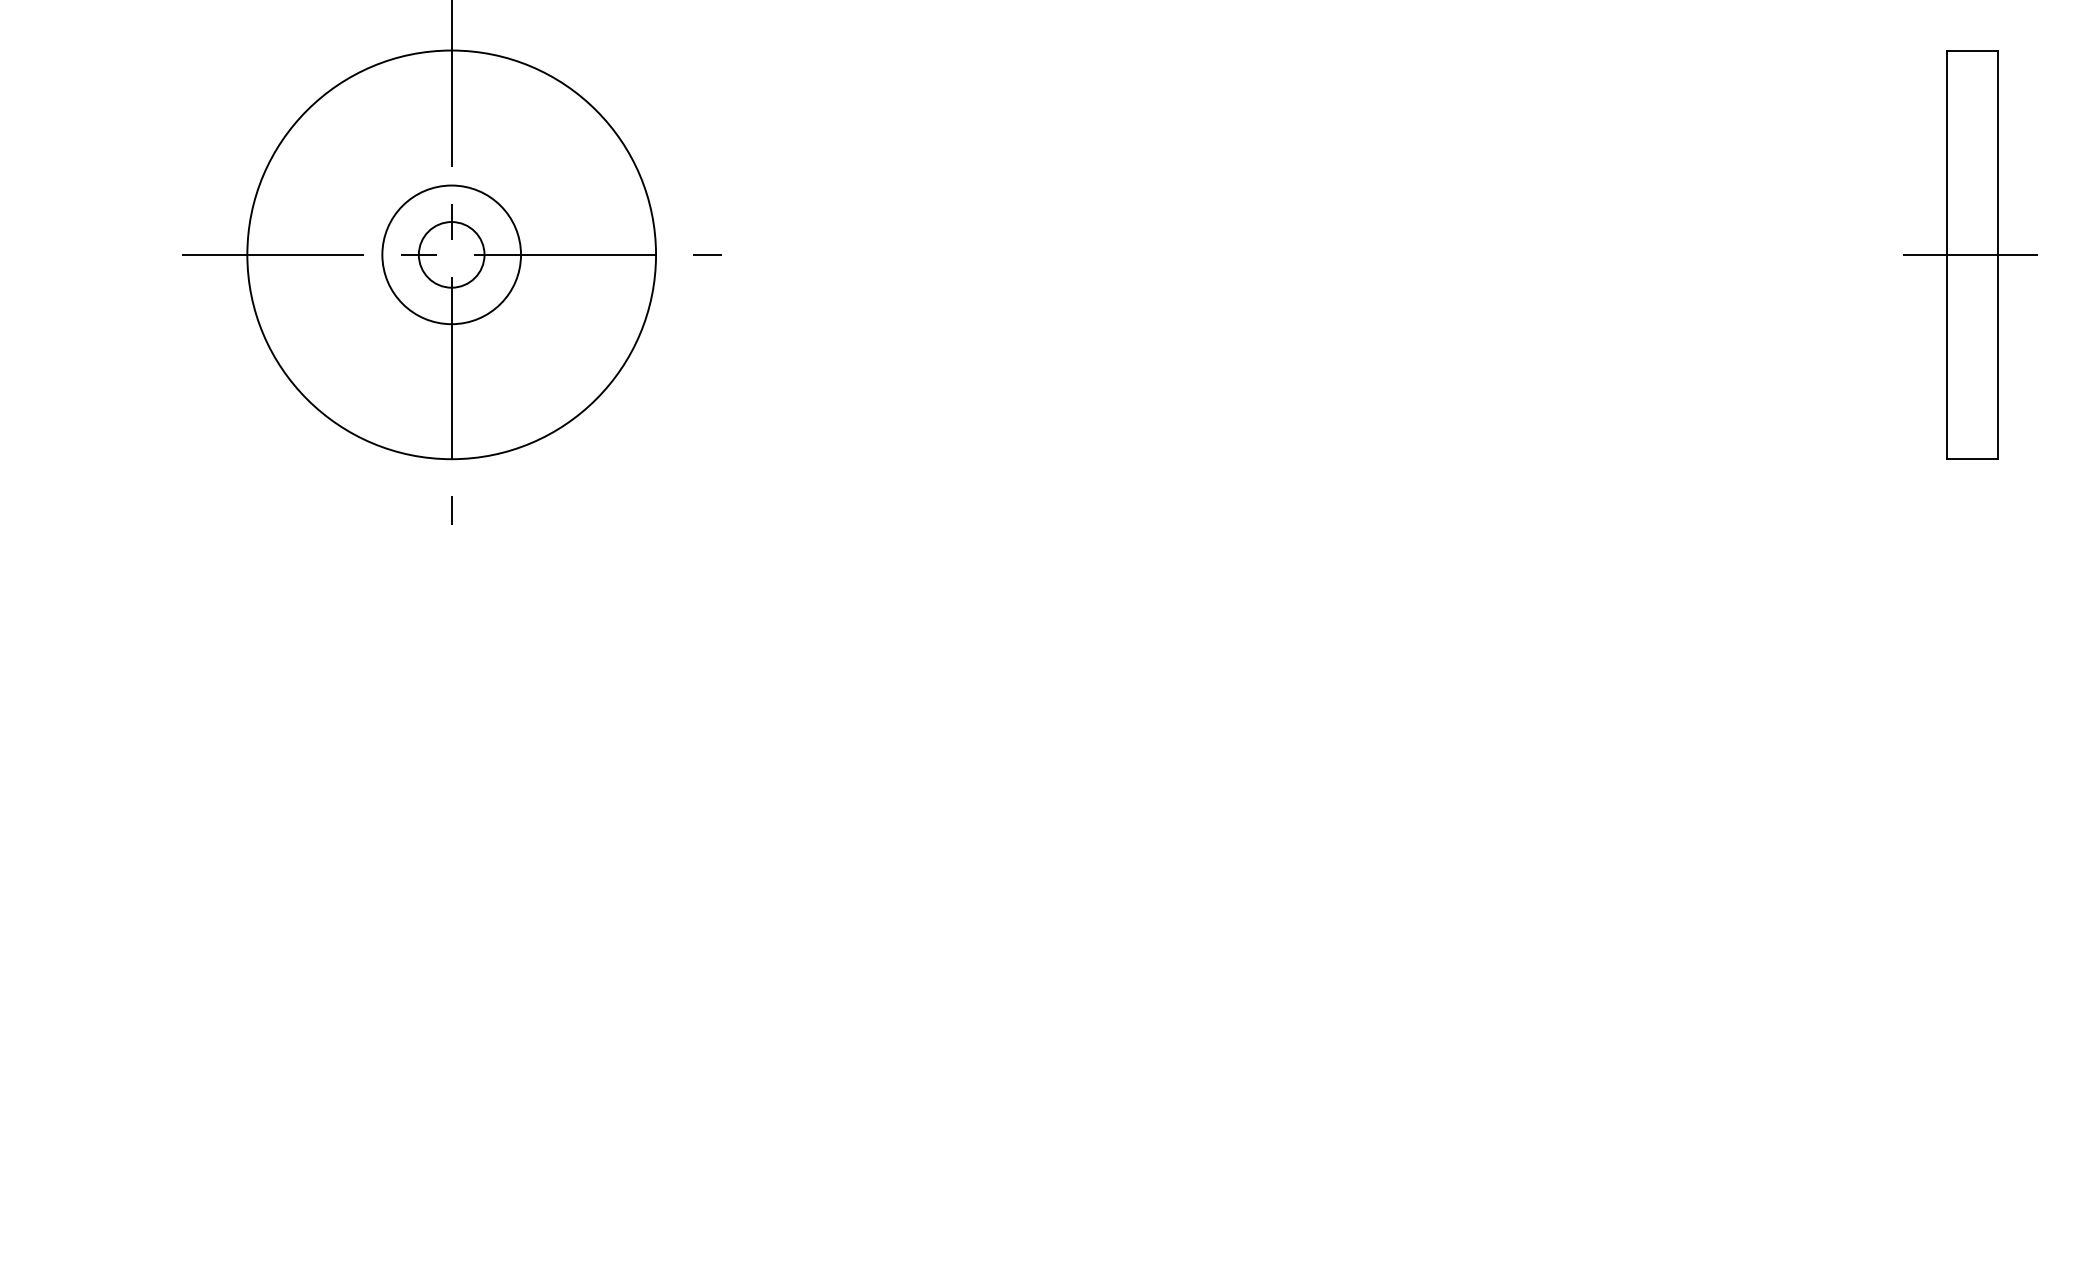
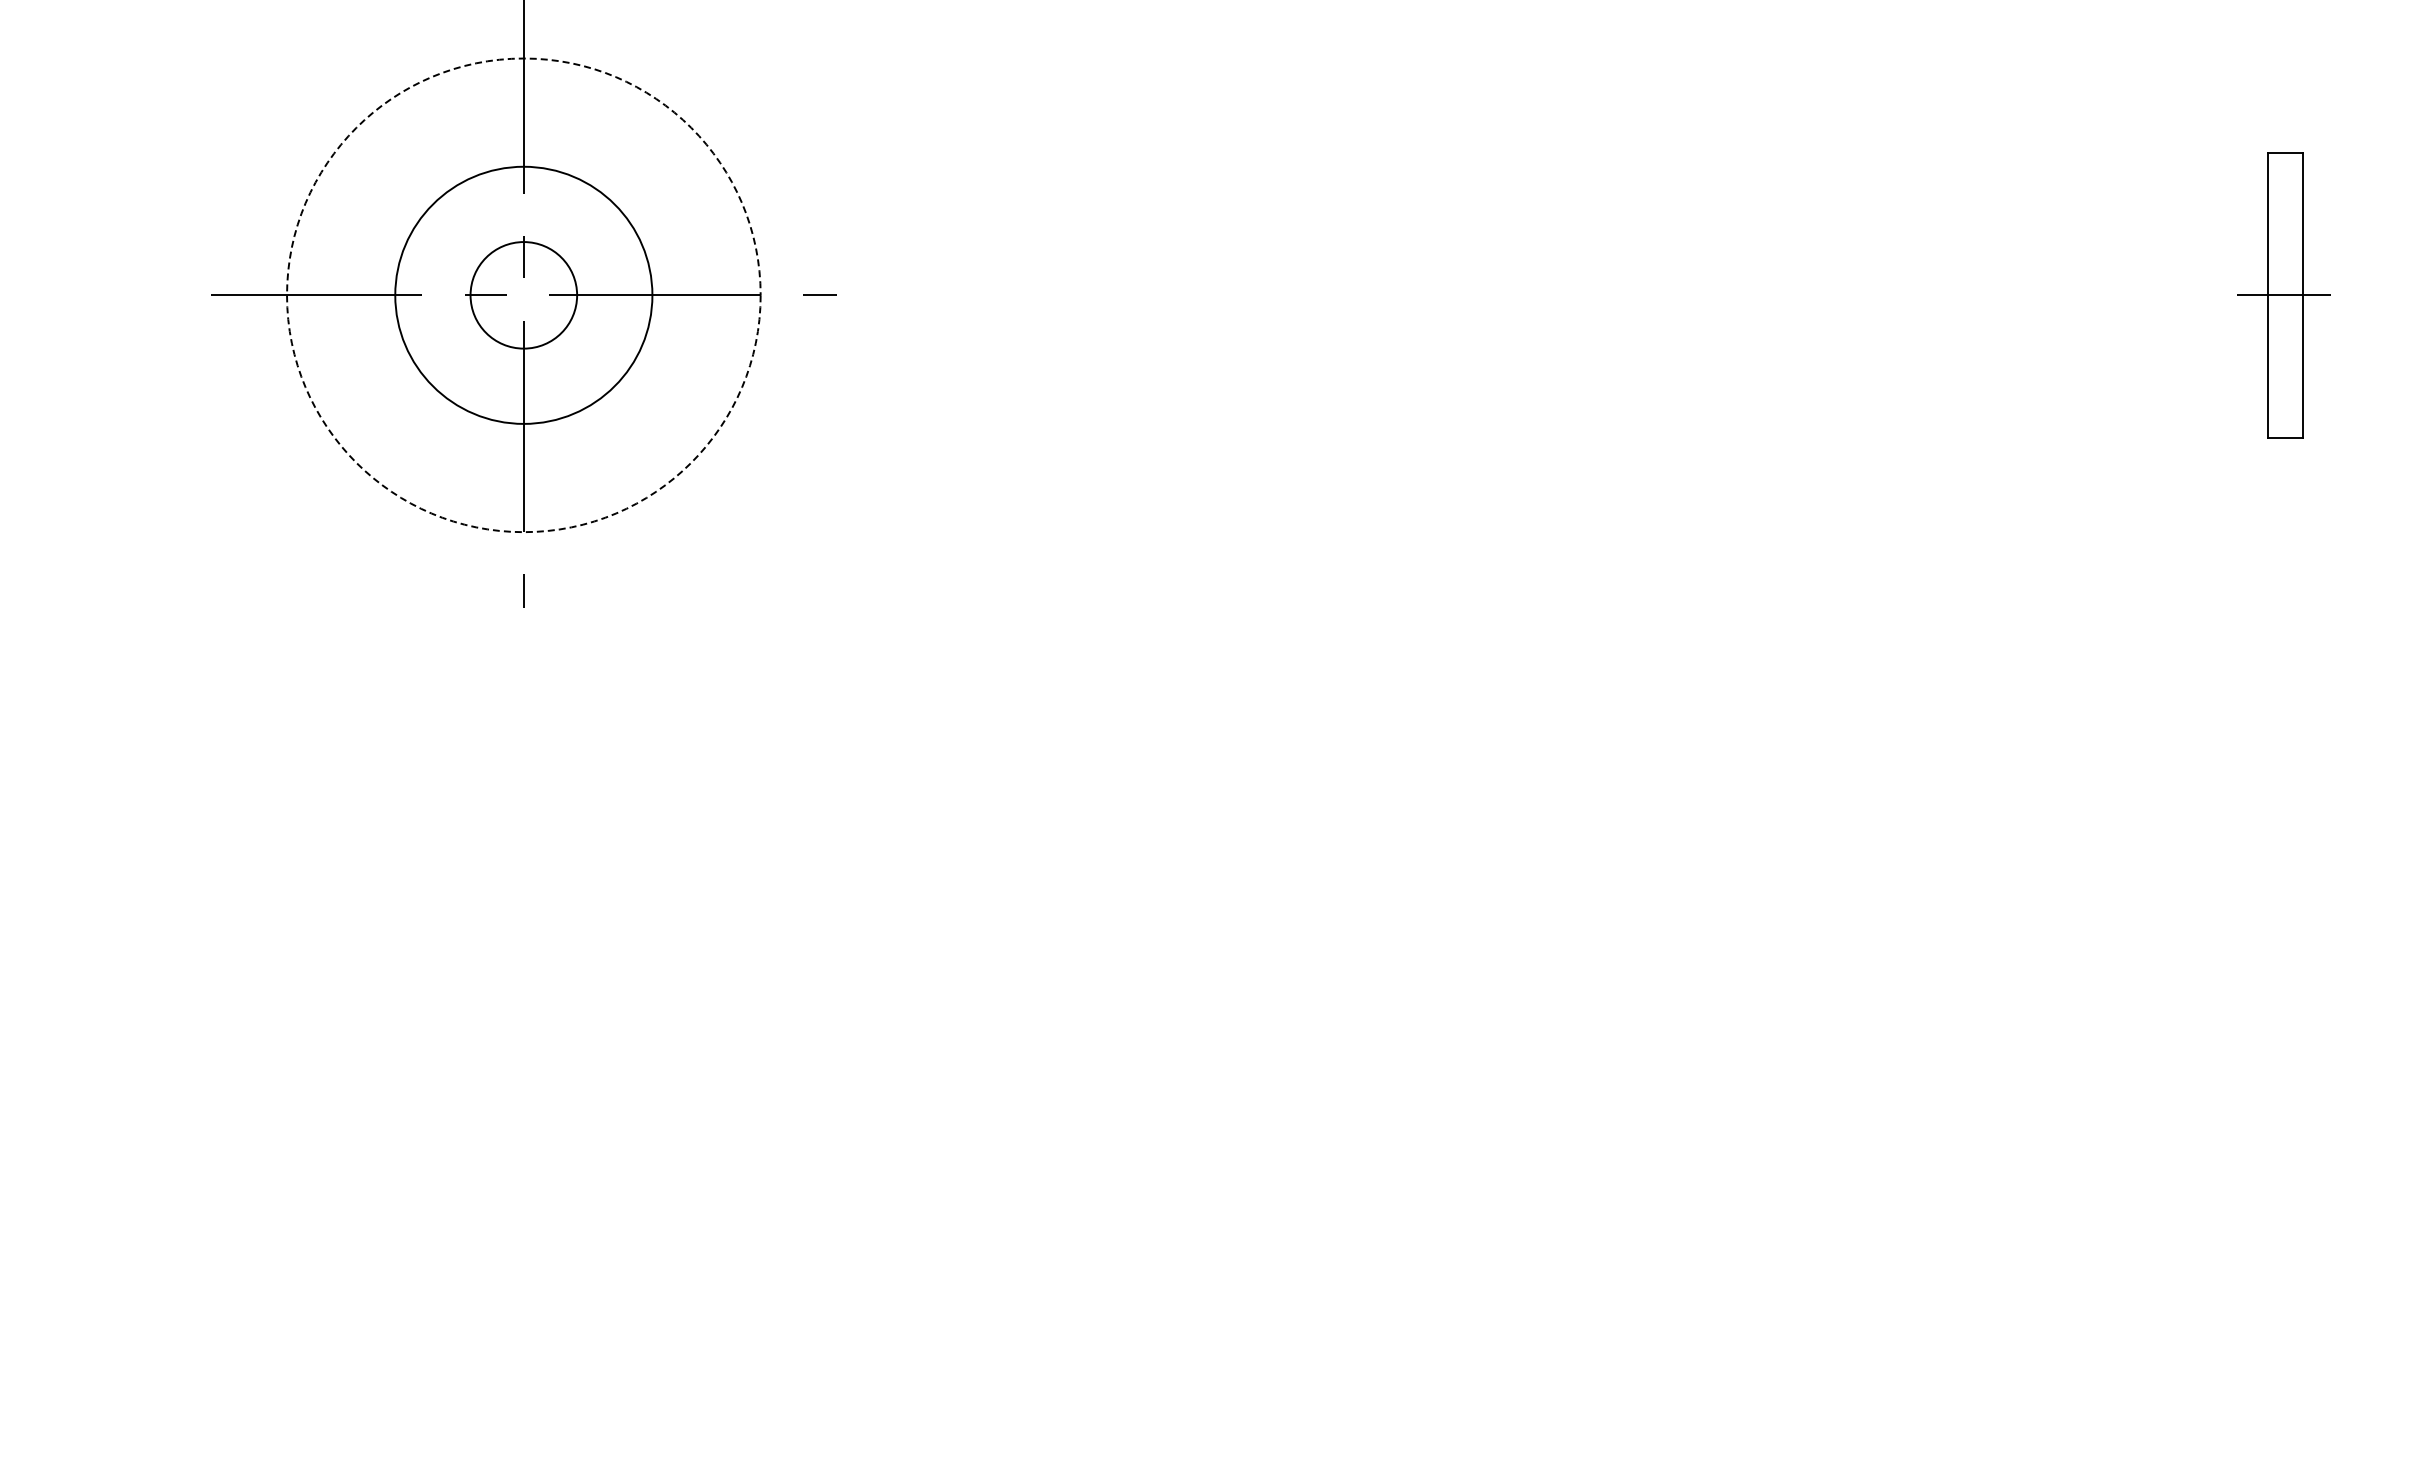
circle: (451, 255) -> (523, 295), size x1.4
circle: (451, 255) -> (523, 295), size x1.6
circle: (451, 255) -> (523, 295), solid -> dashed
part: (1969, 255) -> (2283, 295), size x0.6

